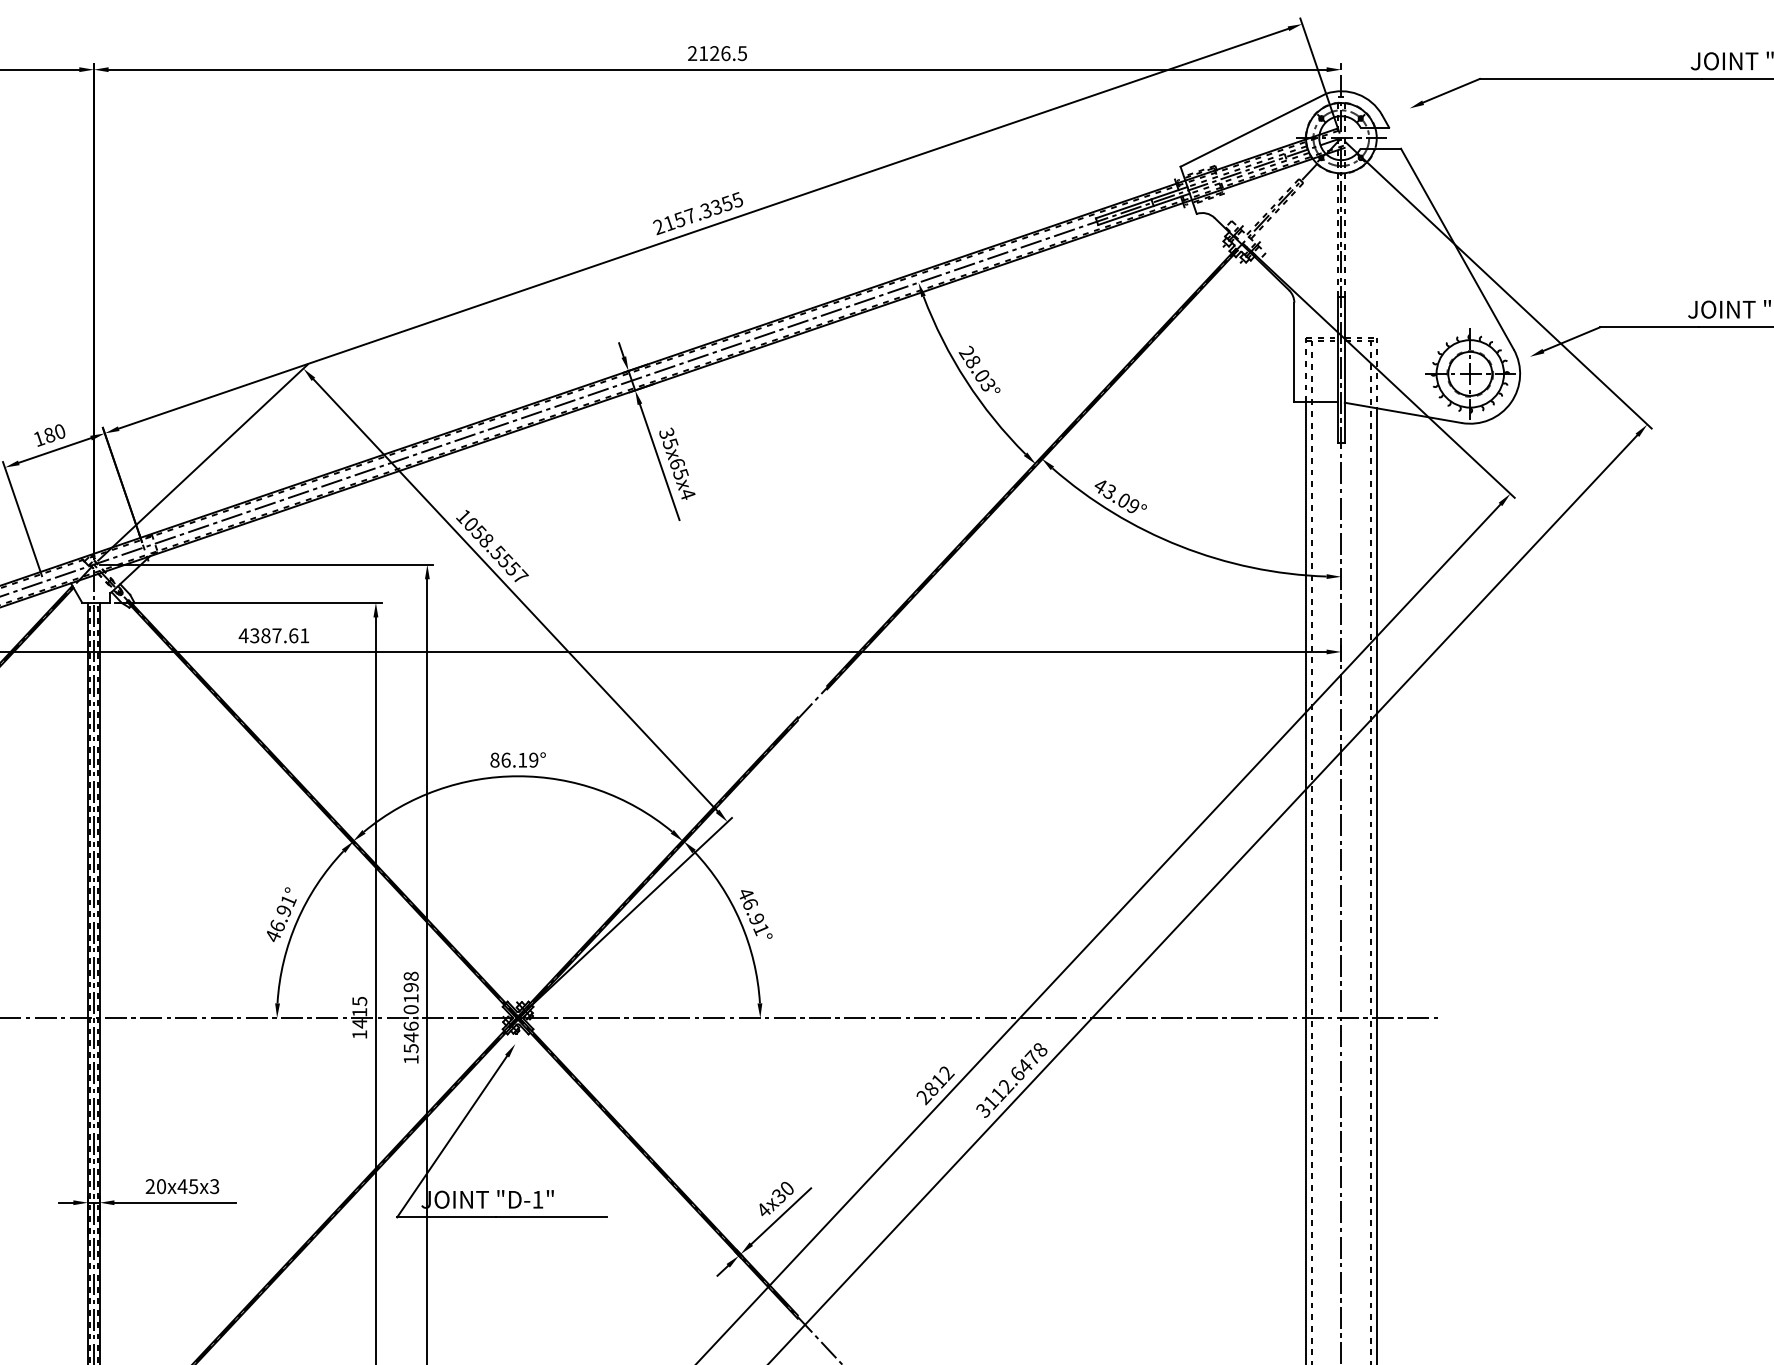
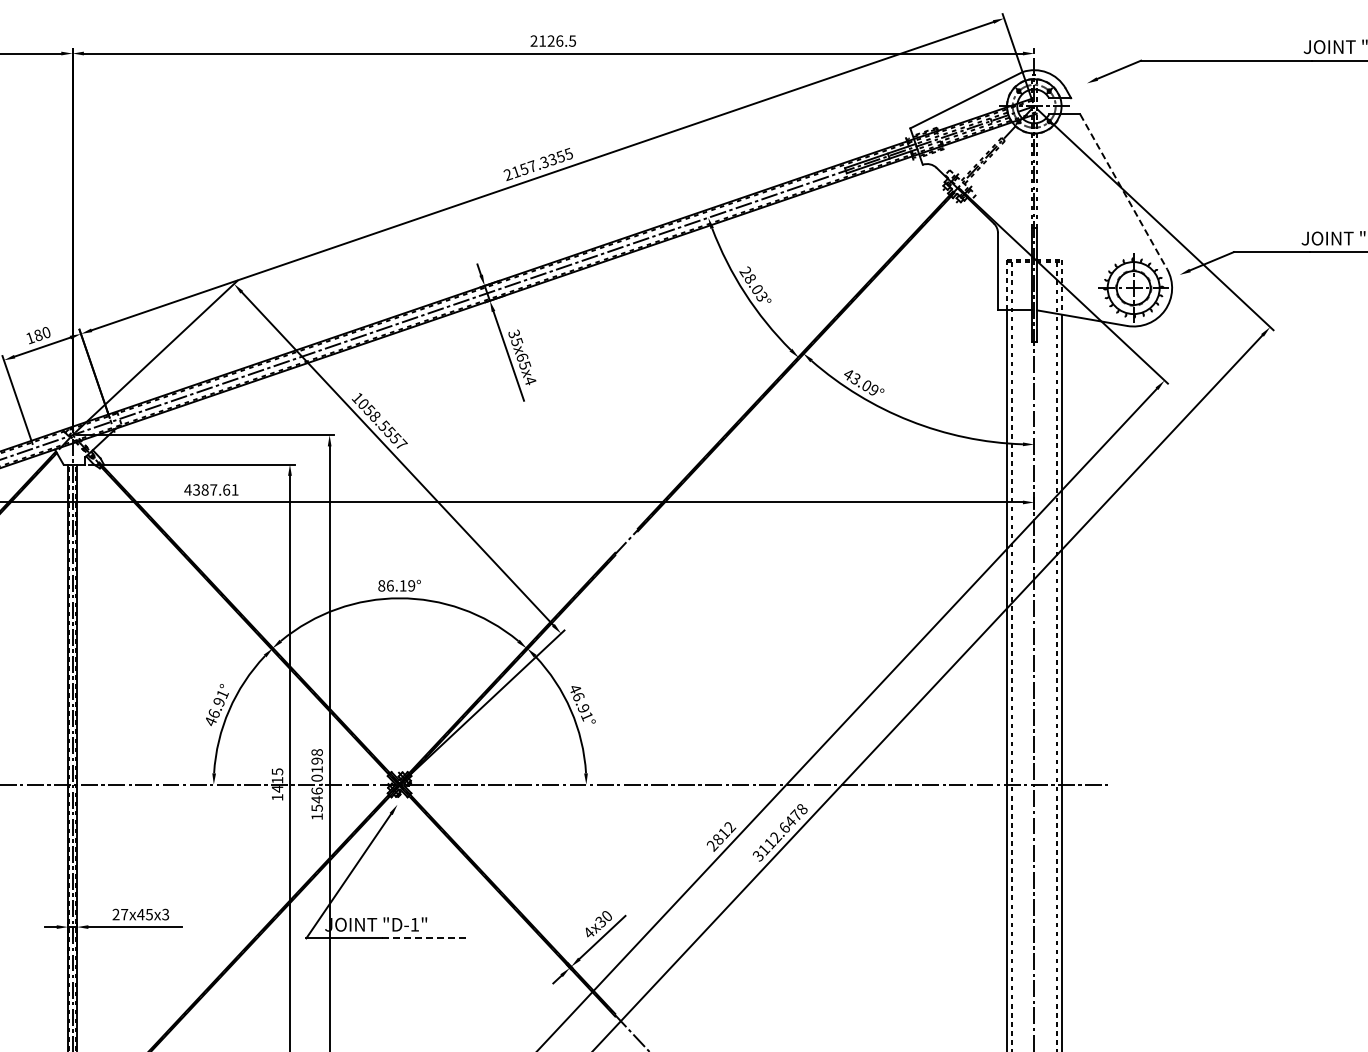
line: (1457, 248) -> (1123, 191), solid -> dashed
text: (161, 1186) -> (124, 914), 20x45x3 -> 27x45x3
line: (551, 1217) -> (425, 938), solid -> dashed

